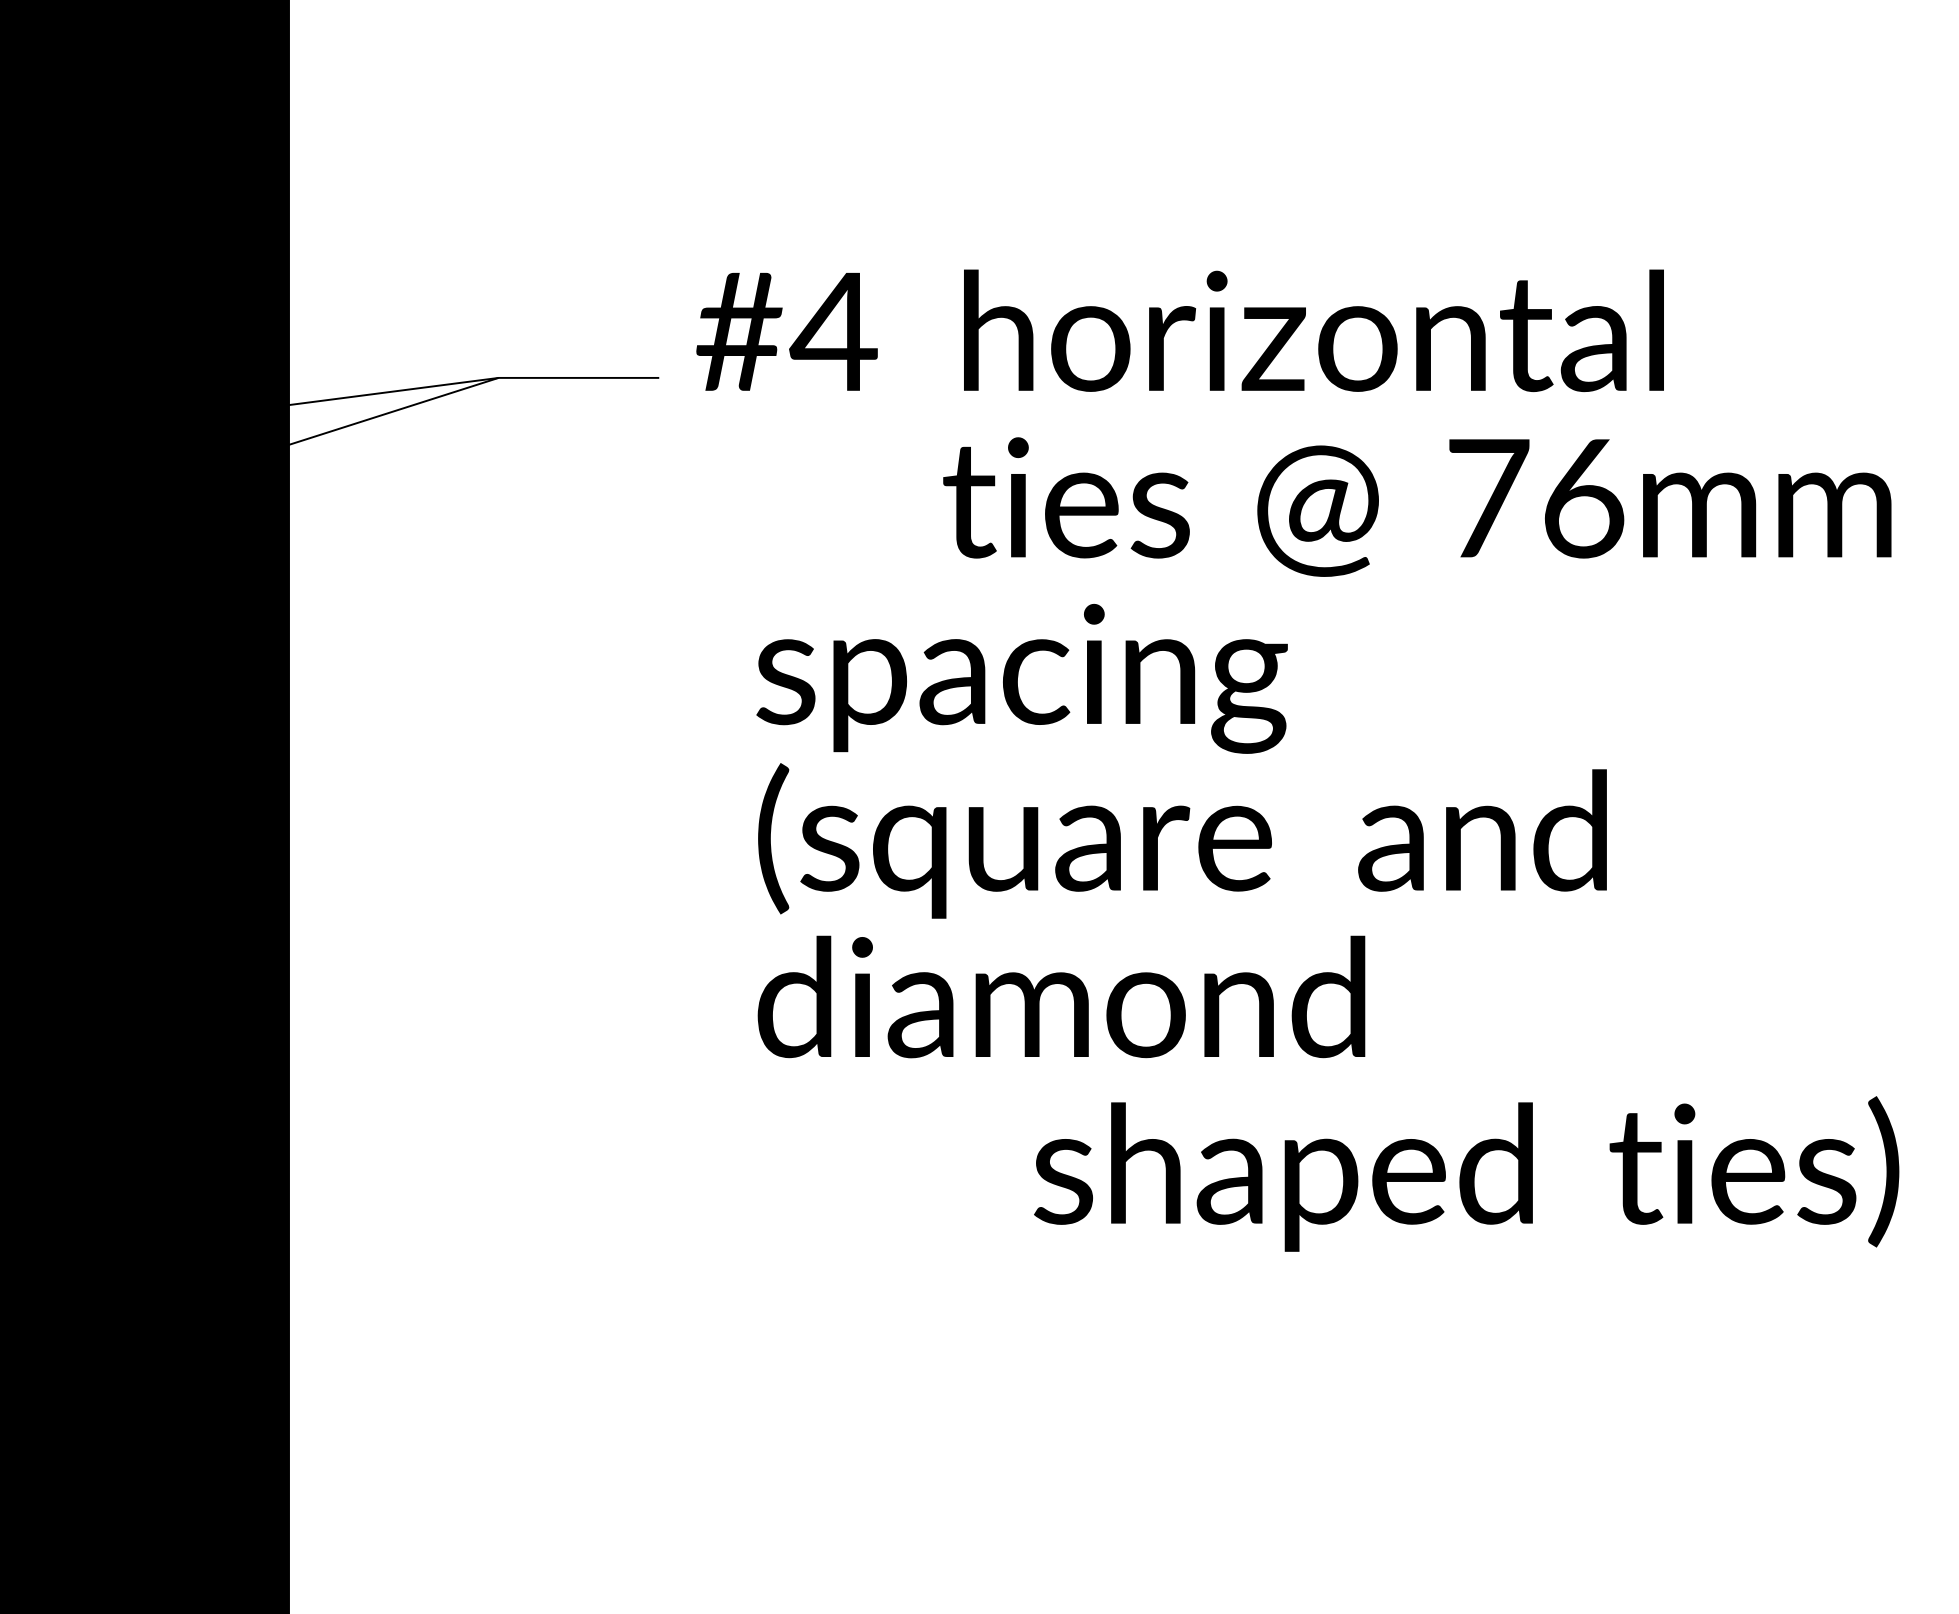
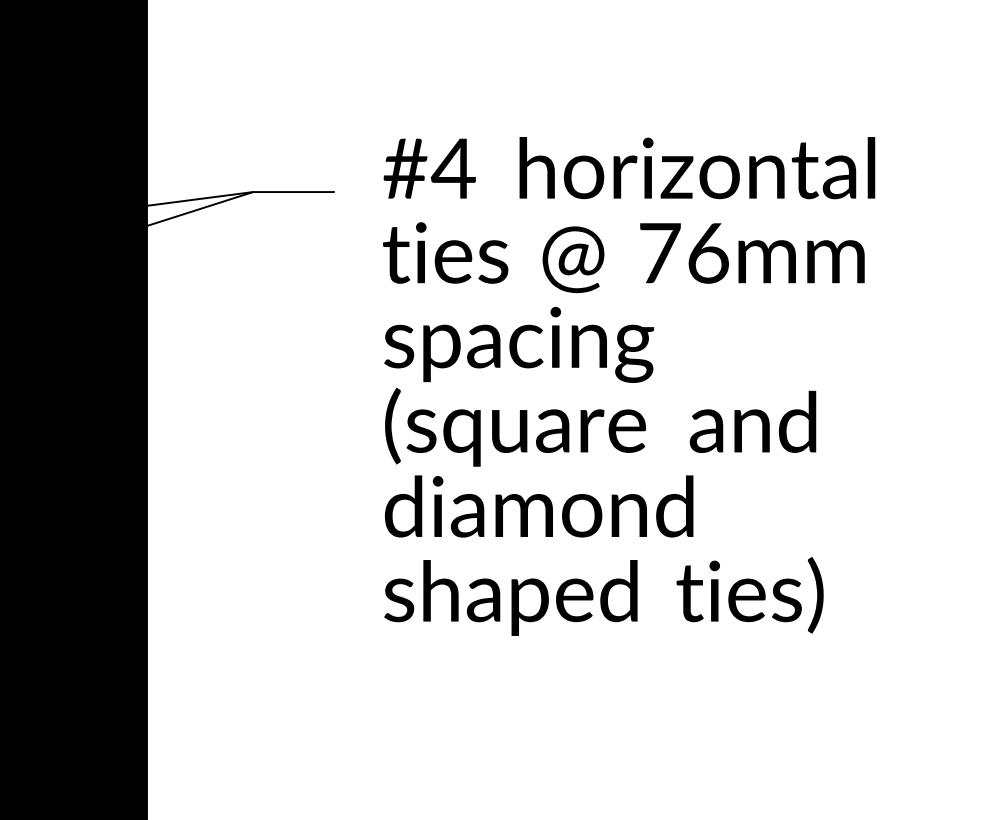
text: (1180, 331) -> (629, 168), moved
text: (1416, 506) -> (623, 257), moved
text: (1465, 1174) -> (603, 596), moved

